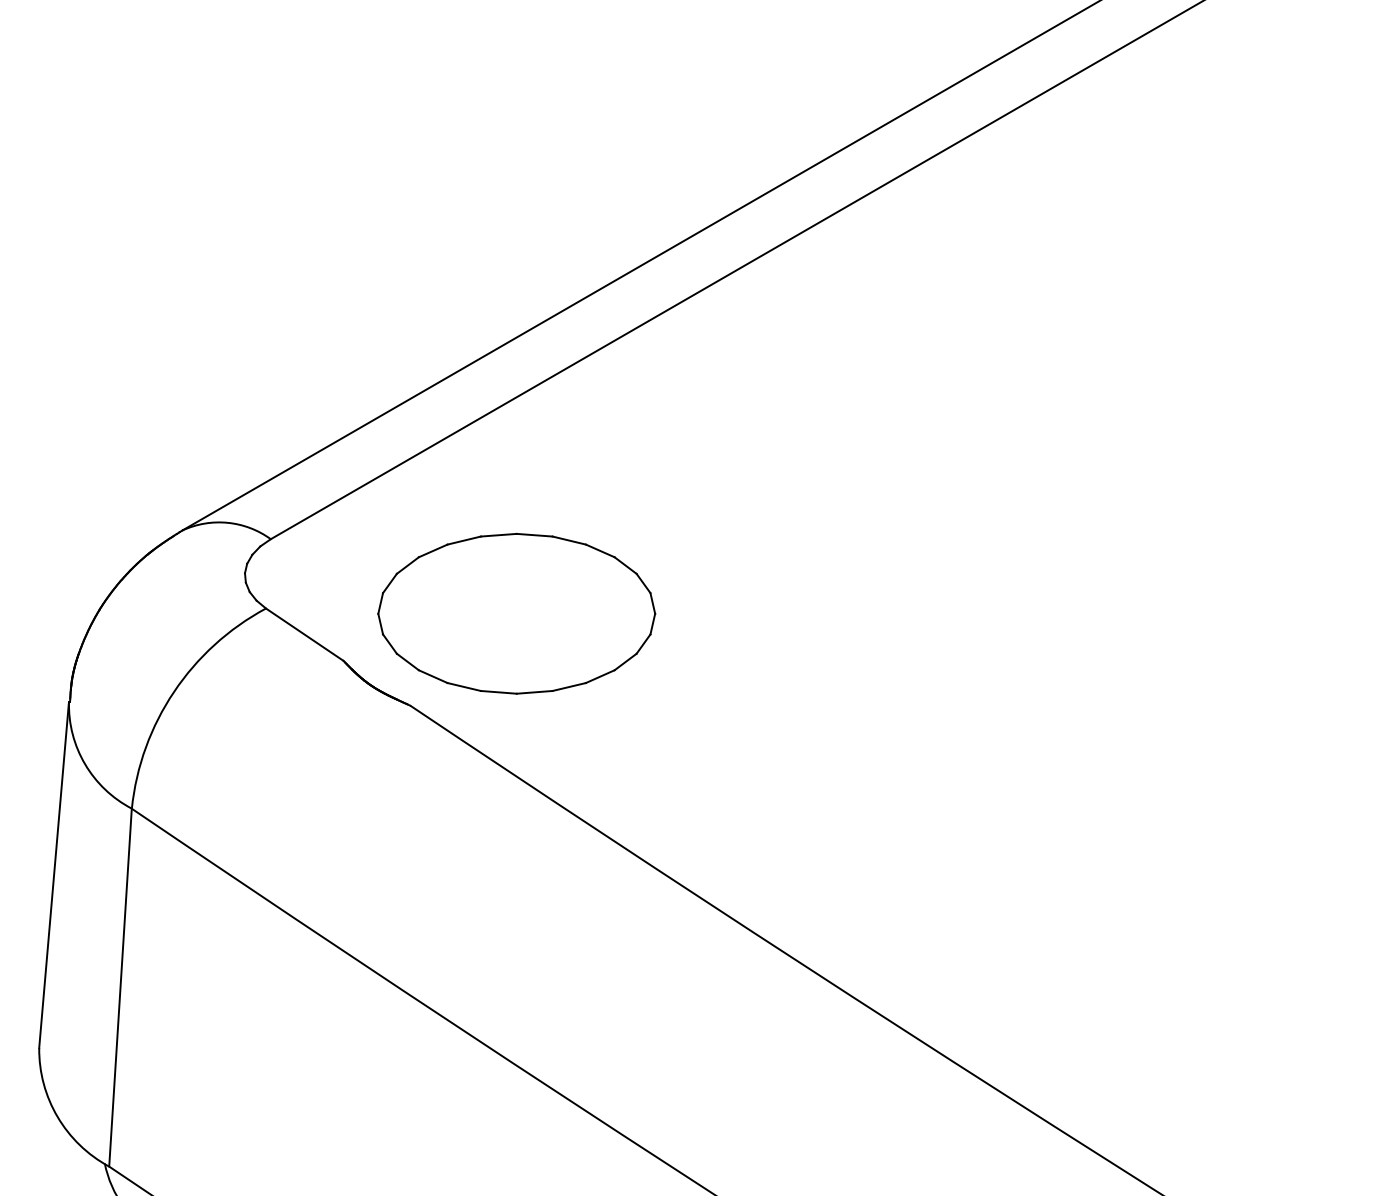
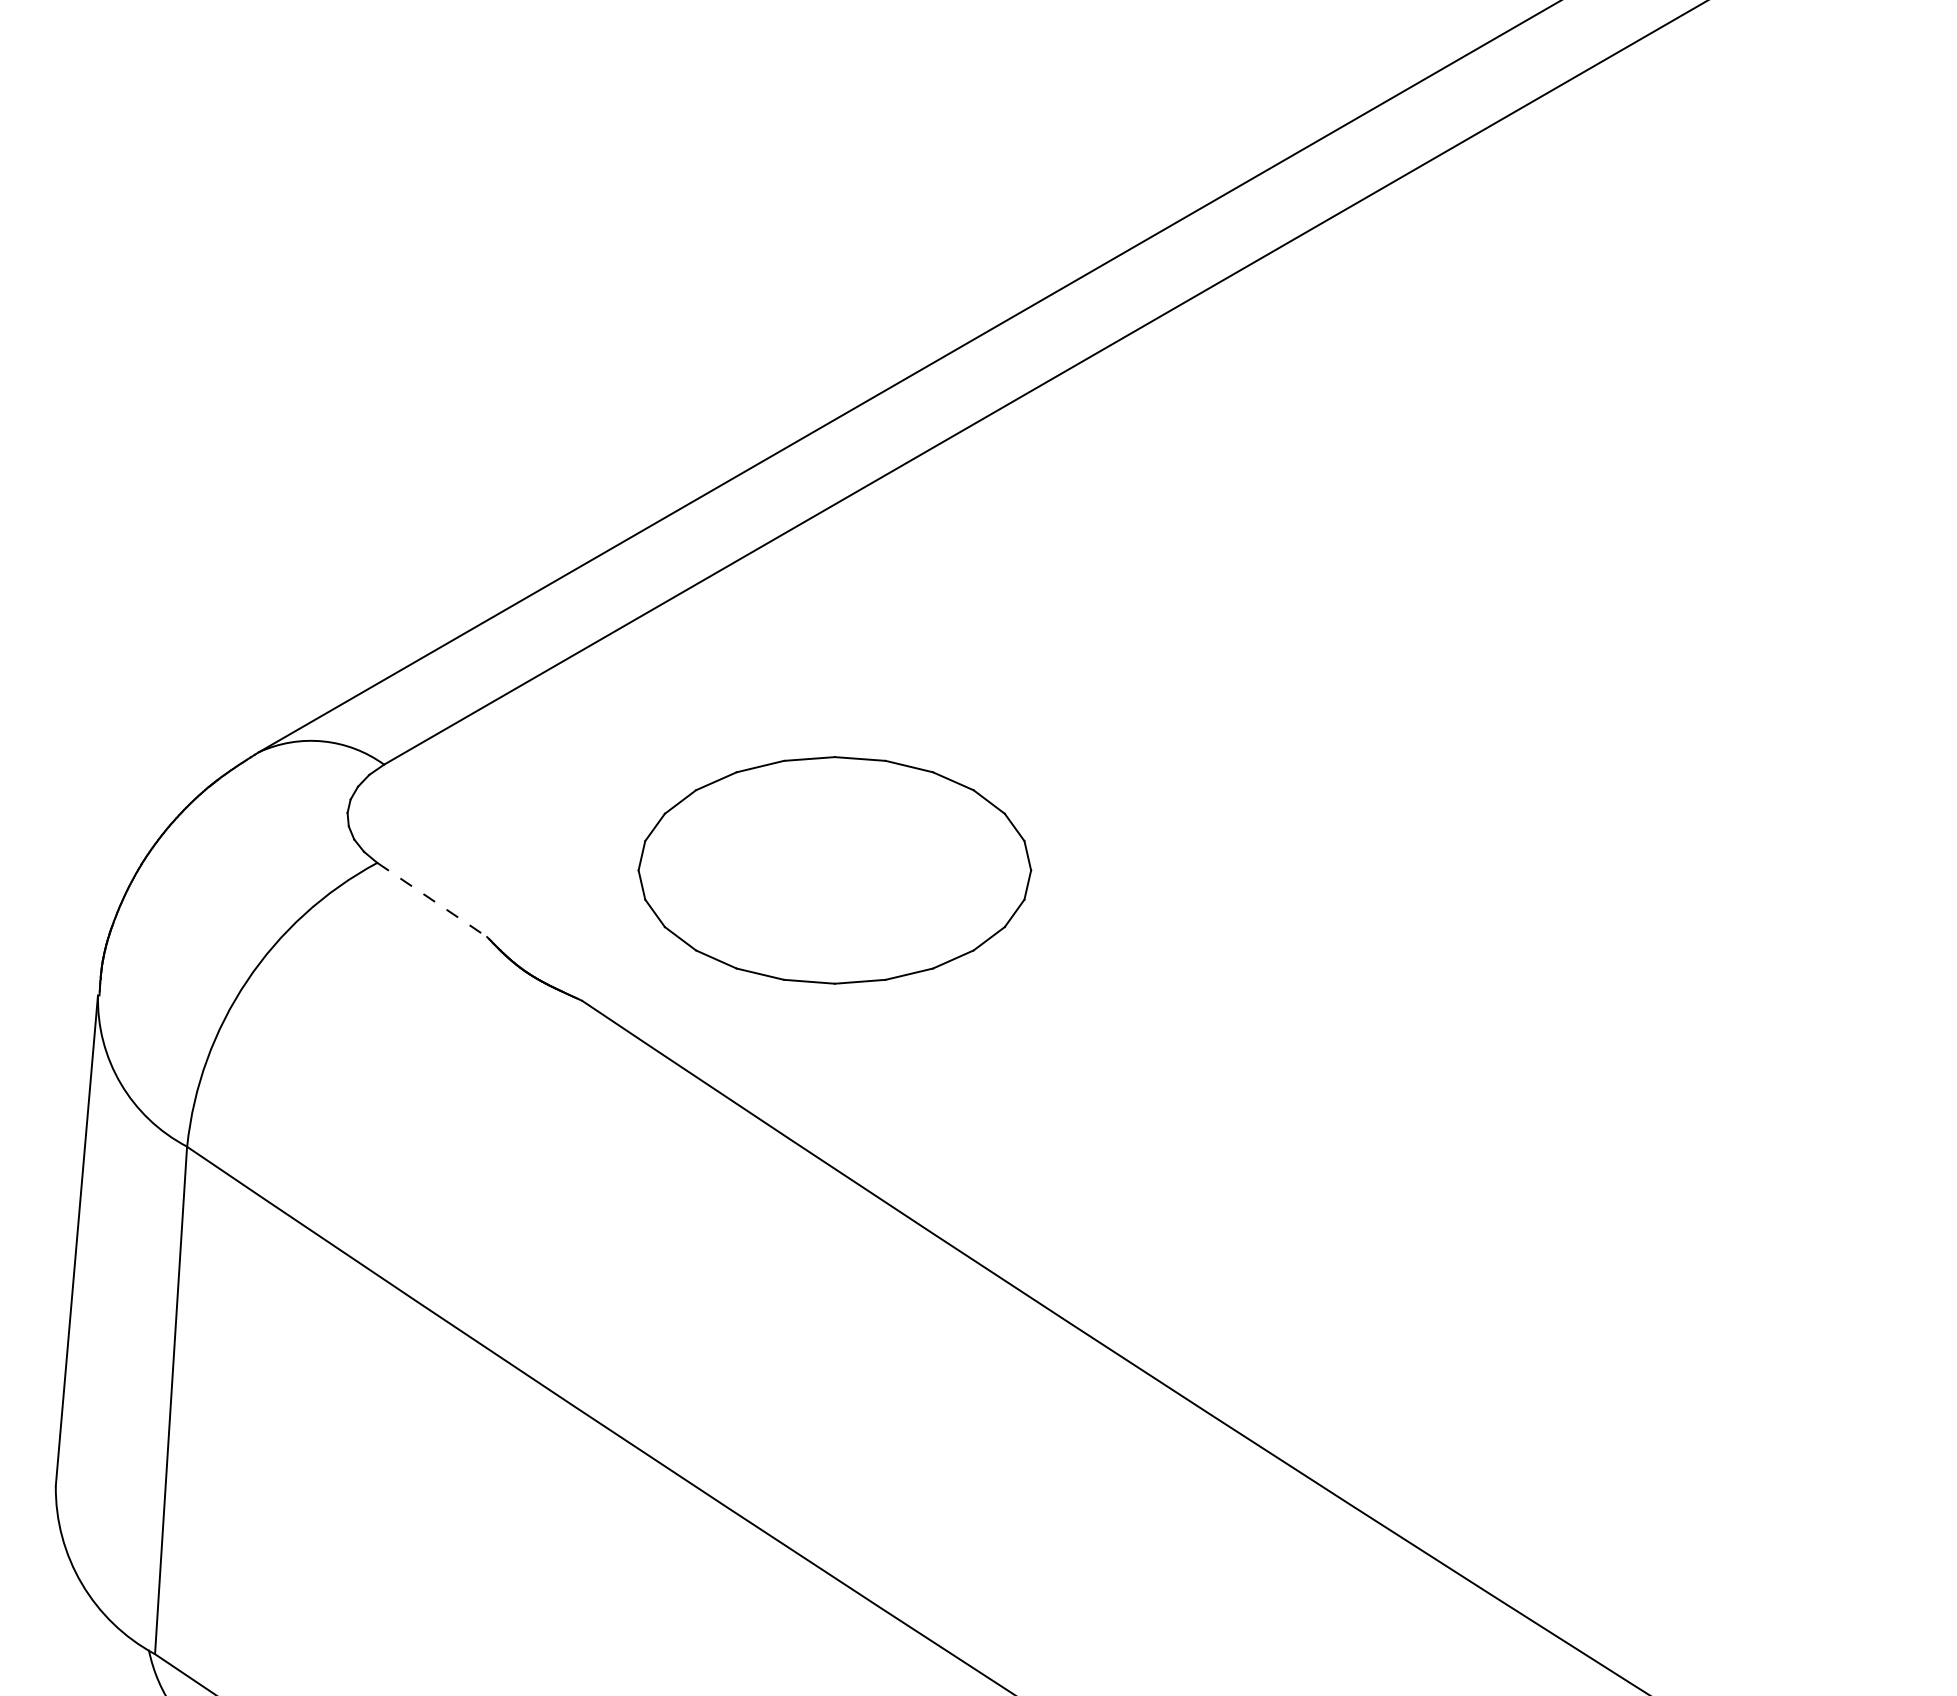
part: (516, 613) -> (834, 870), moved
line: (304, 635) -> (432, 900), solid -> dashed

